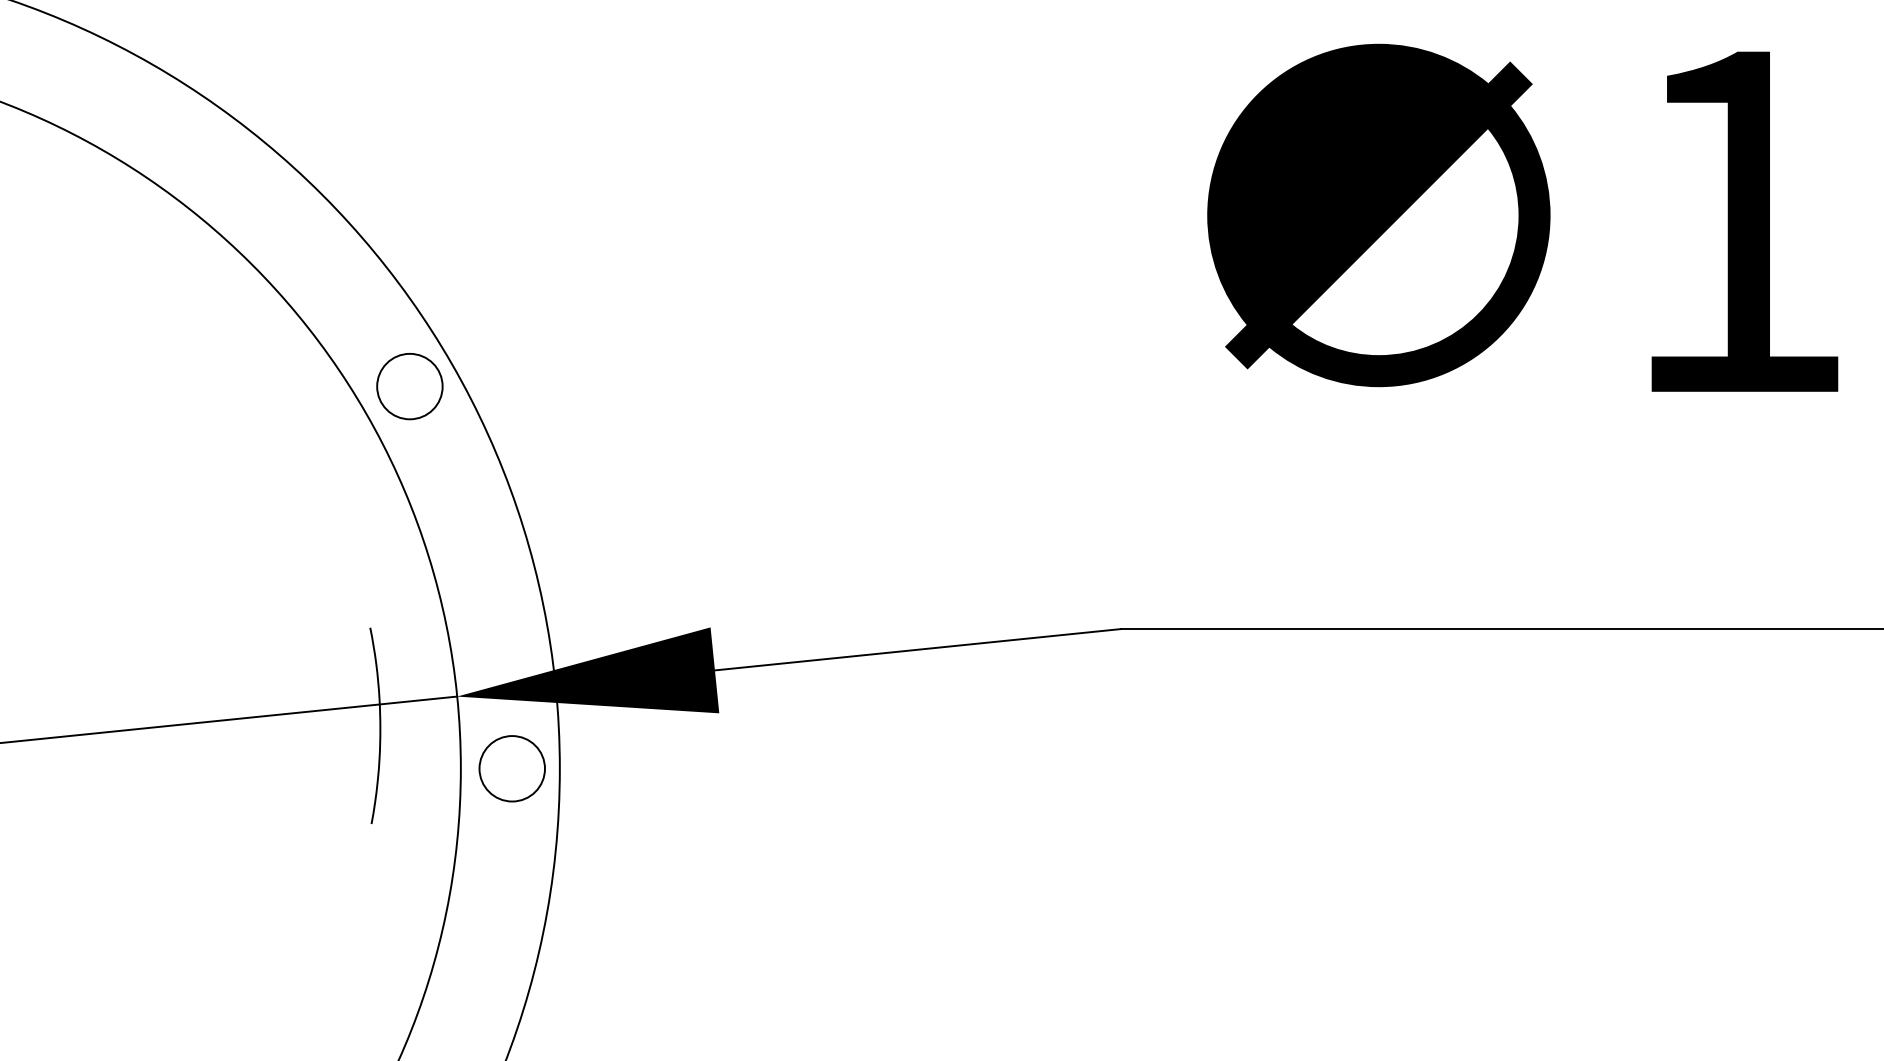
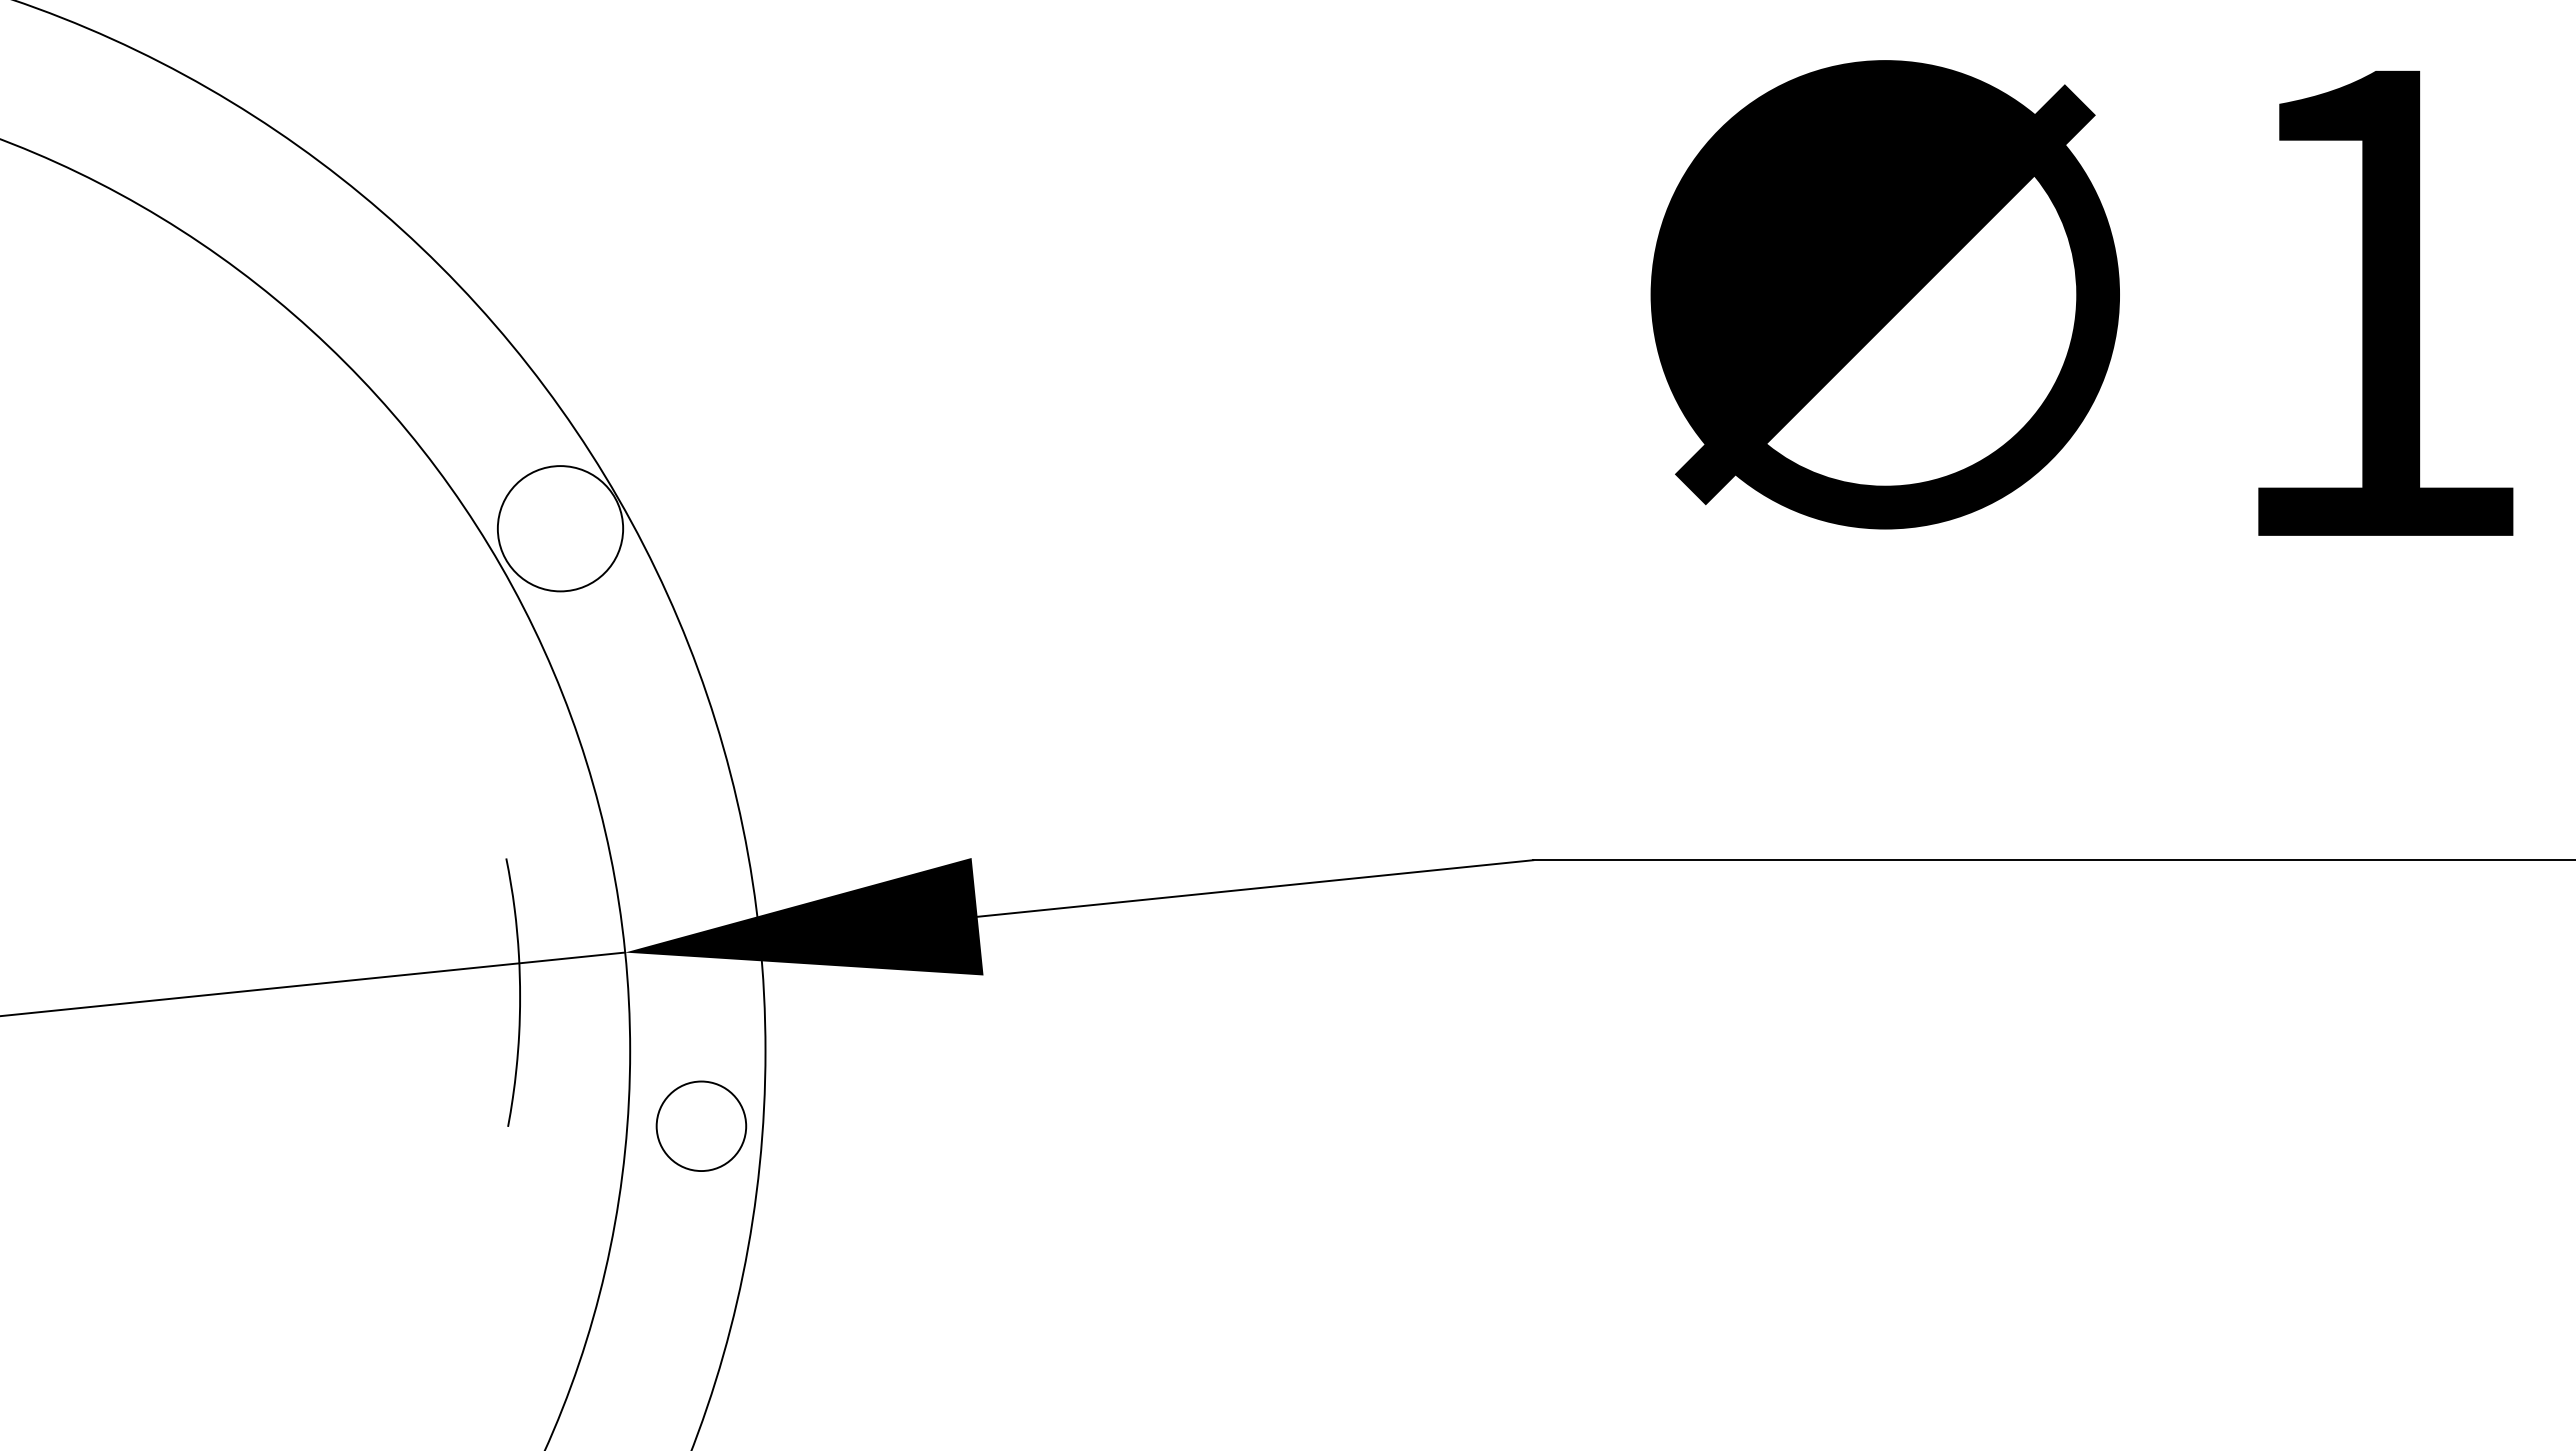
circle: (409, 386) -> (560, 528), size x1.4
circle: (512, 768) -> (701, 1125), moved

